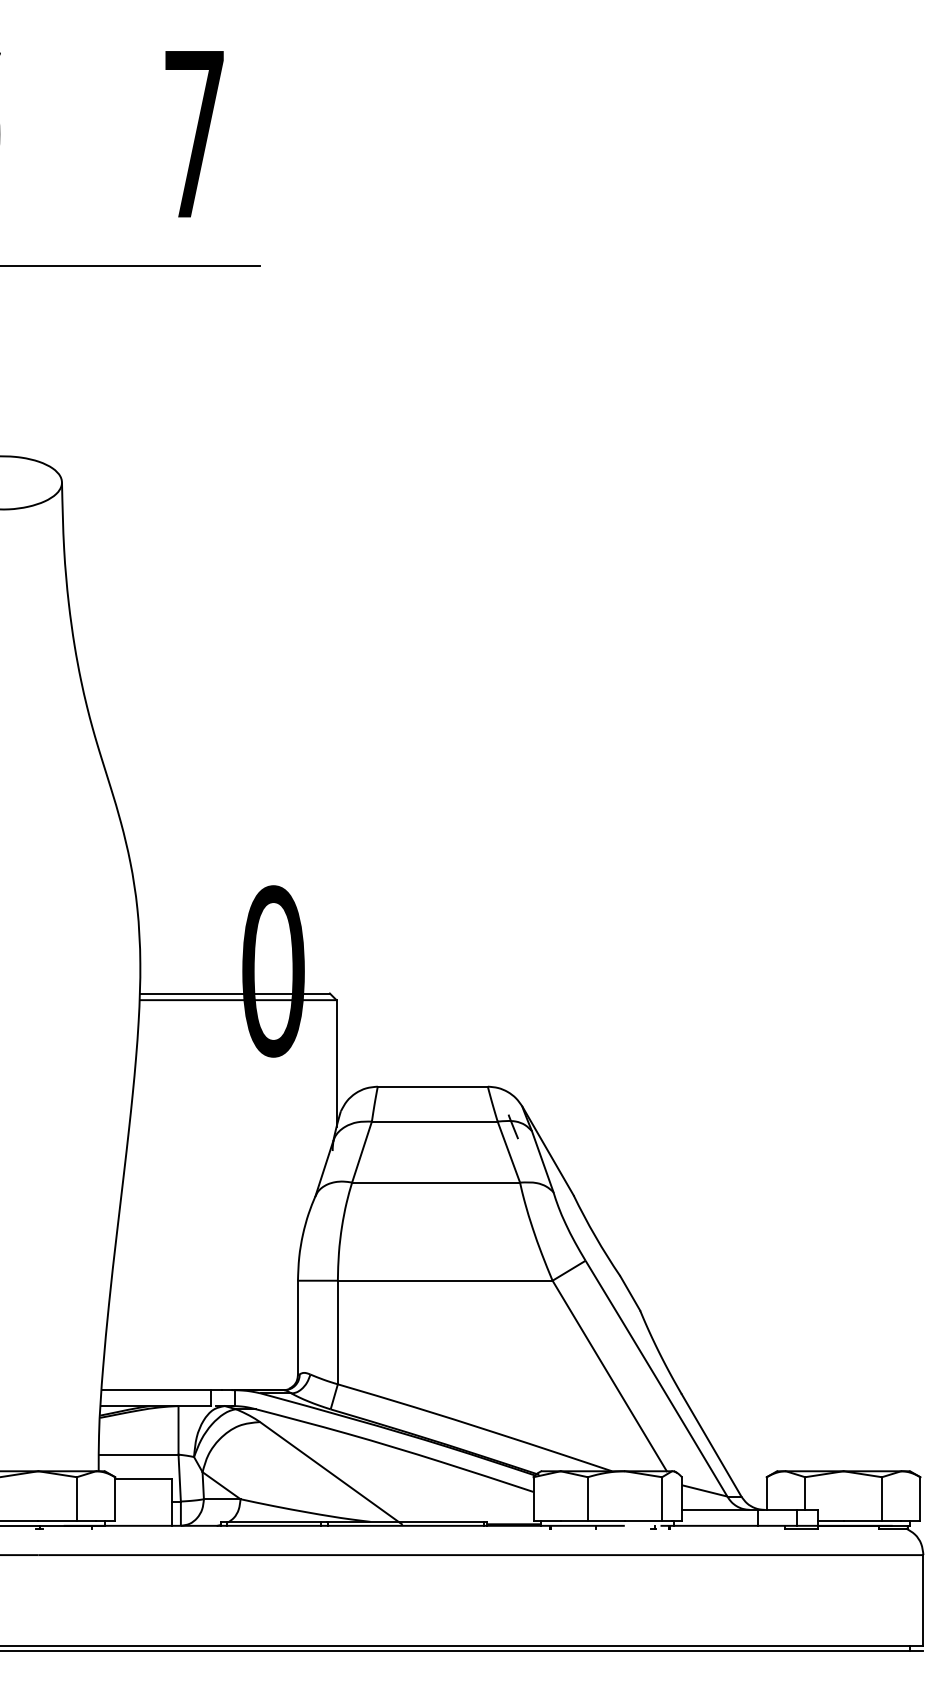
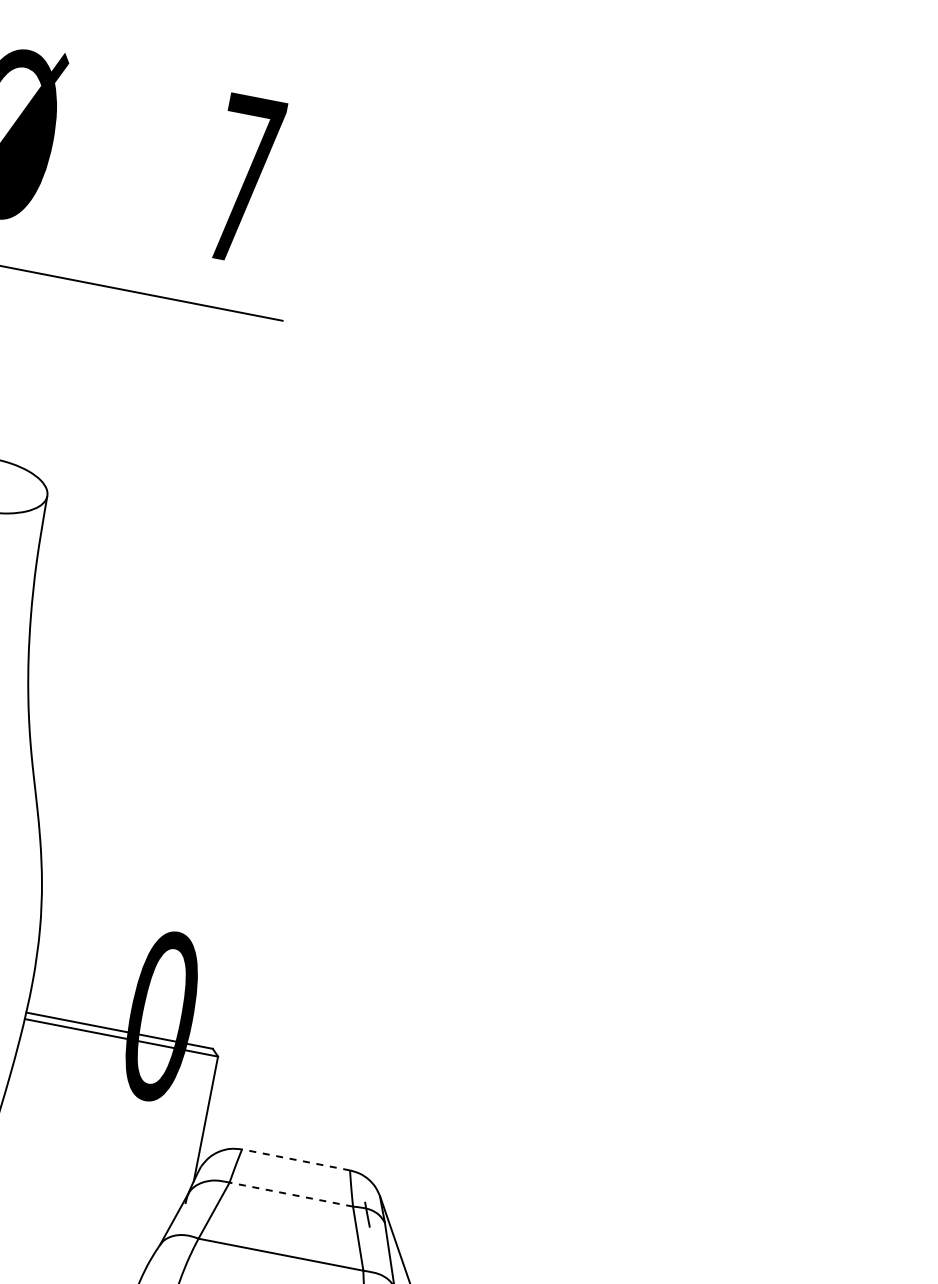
line: (432, 1086) -> (295, 1159), solid -> dashed
line: (434, 1121) -> (291, 1194), solid -> dashed

